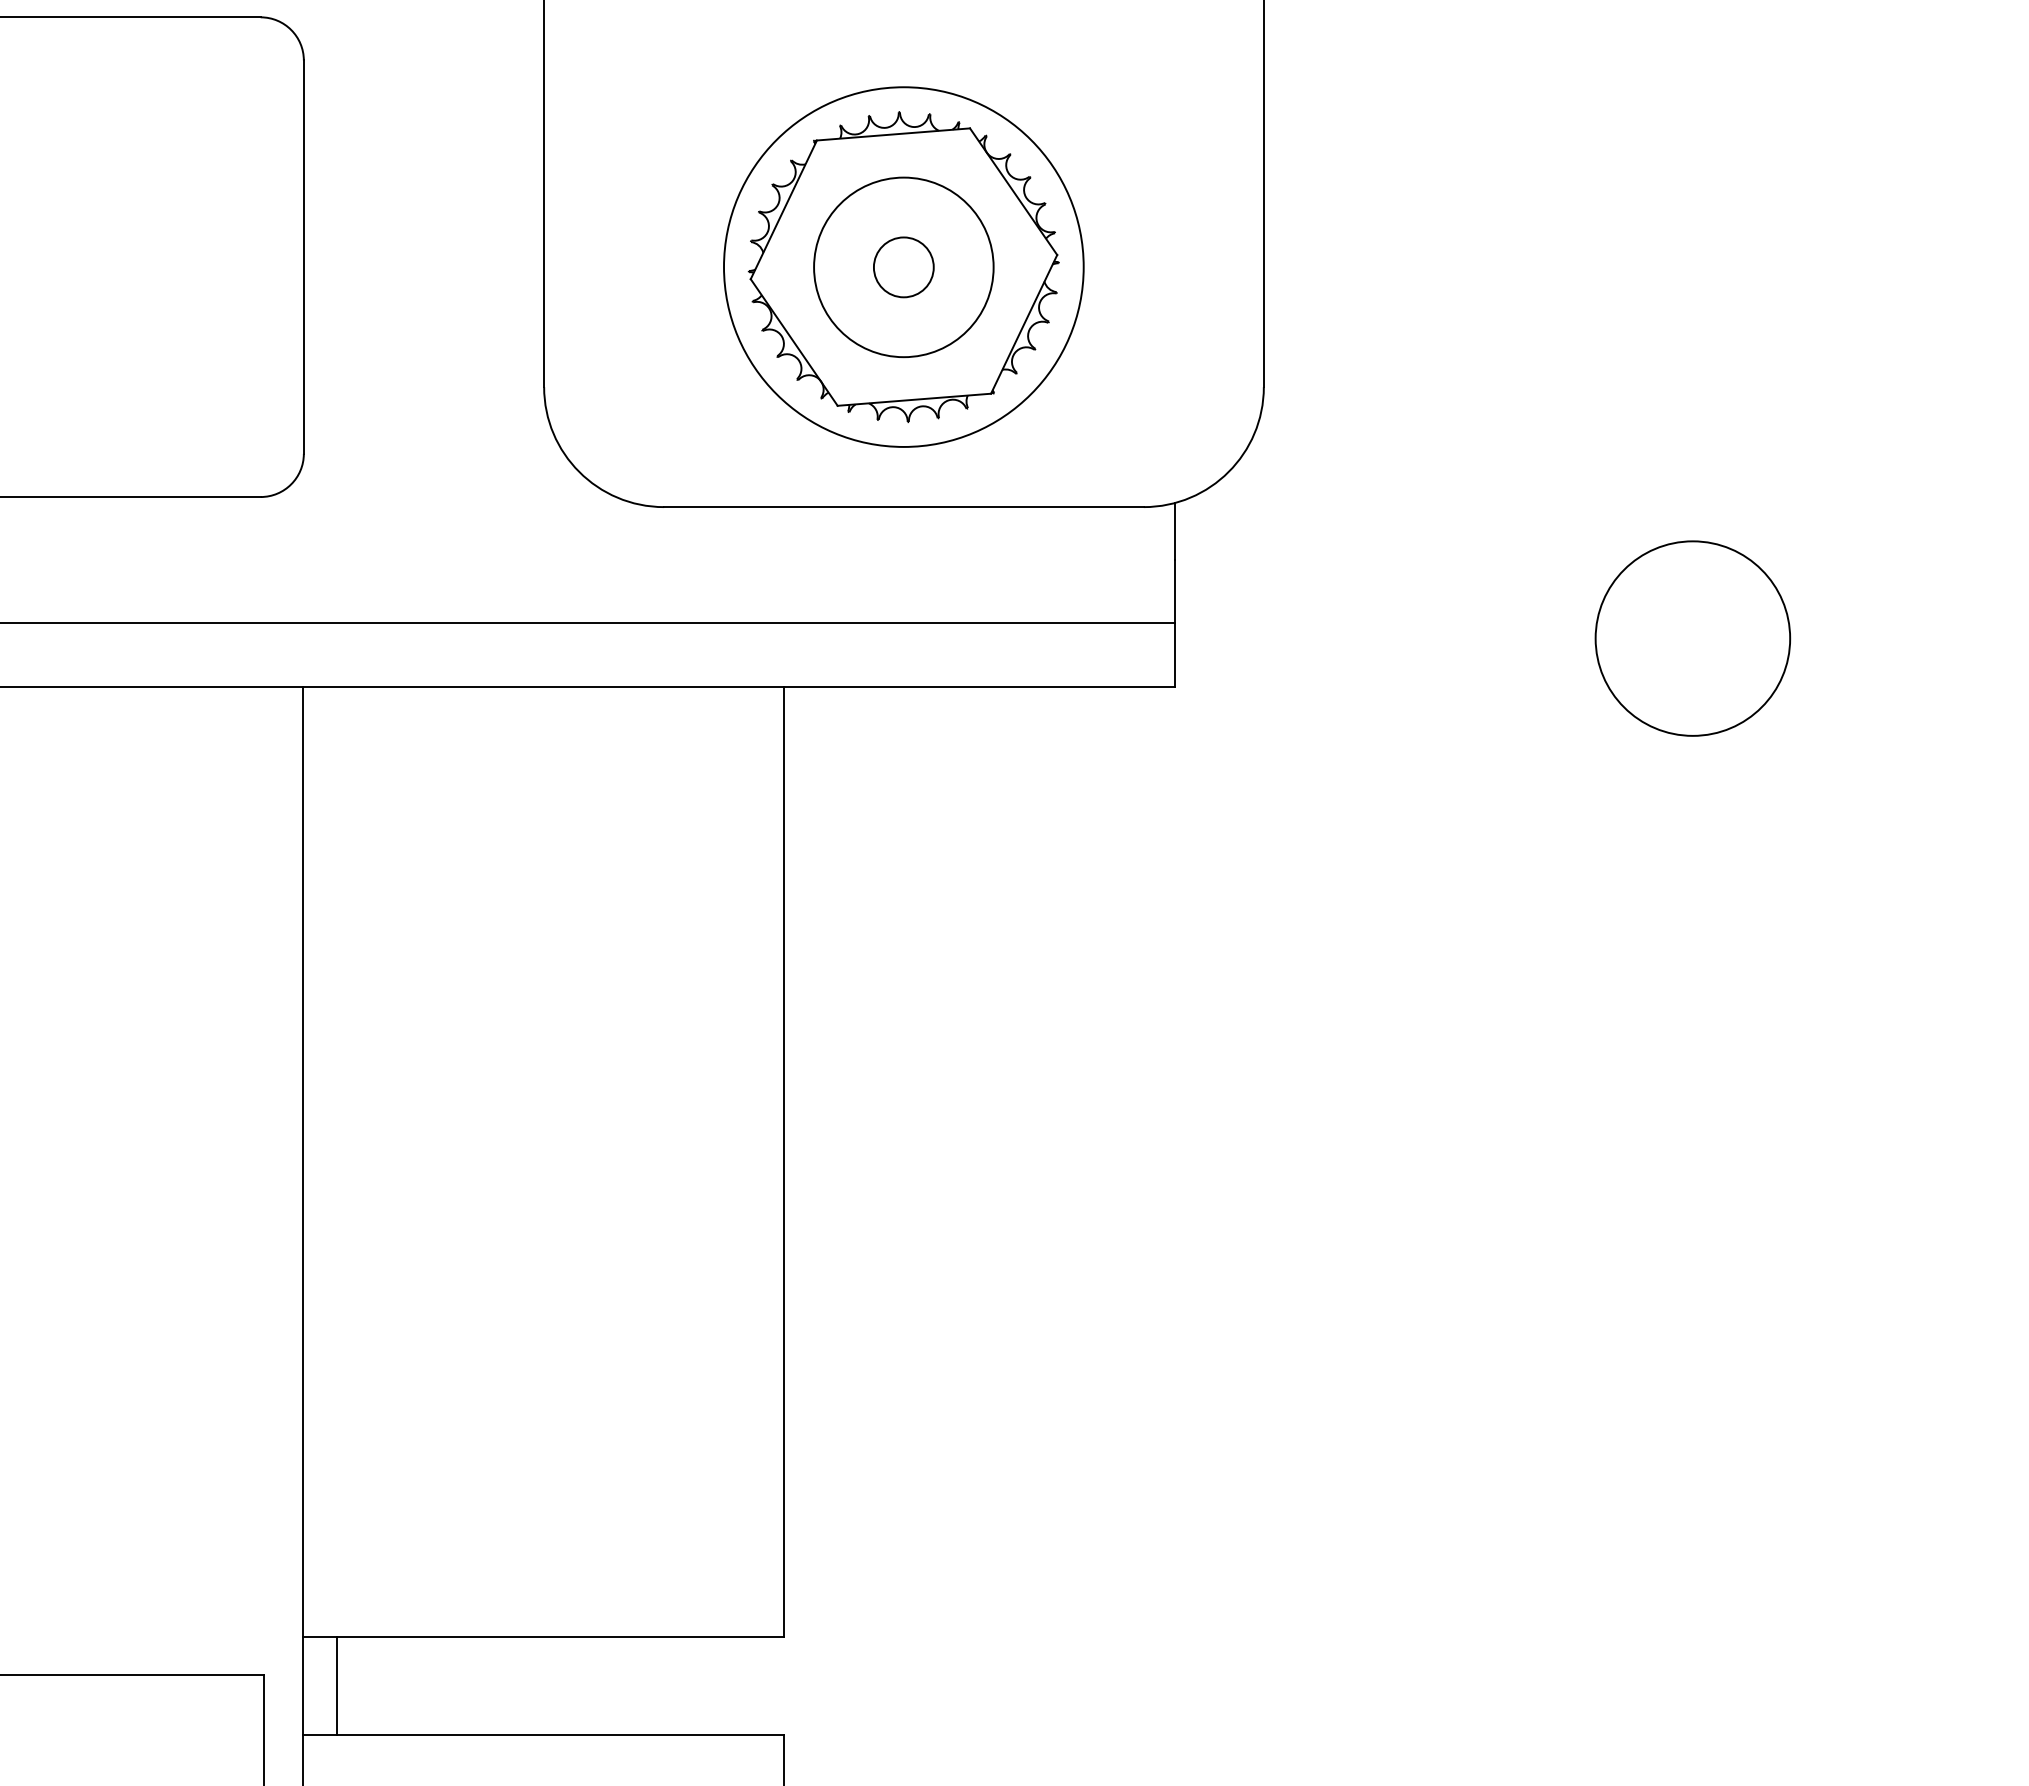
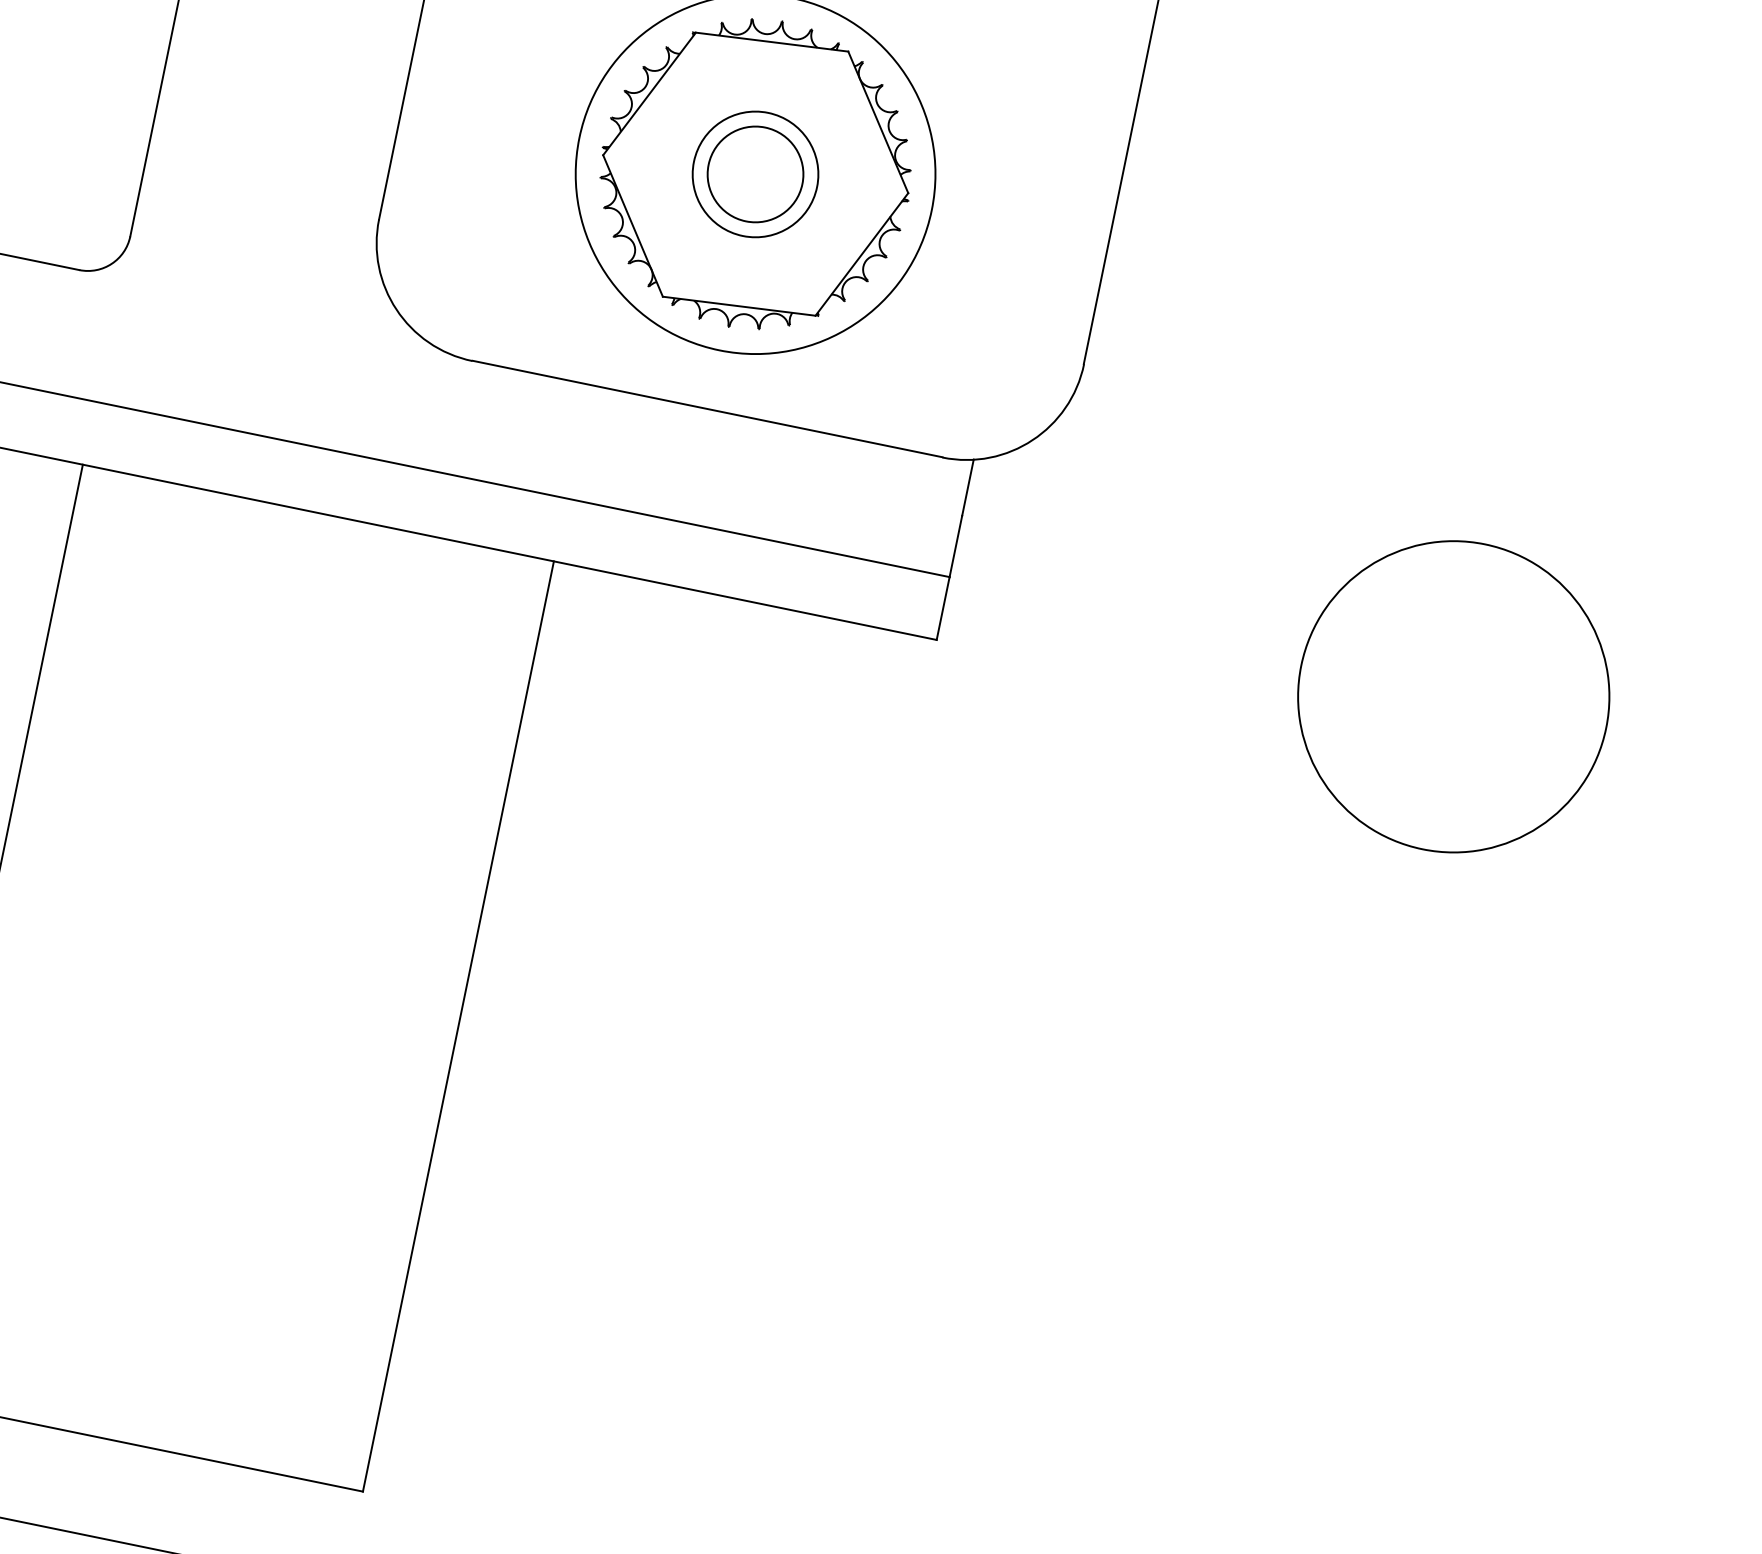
circle: (903, 267) -> (755, 174), size x0.7
circle: (903, 267) -> (755, 174), size x1.6
circle: (1692, 638) -> (1453, 696), size x1.6

